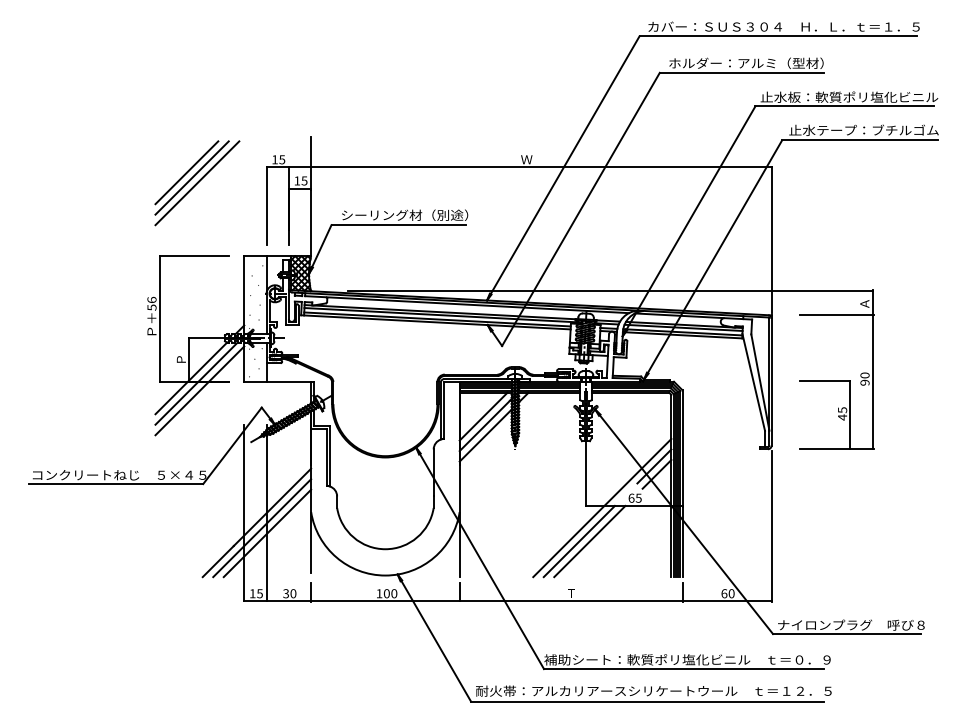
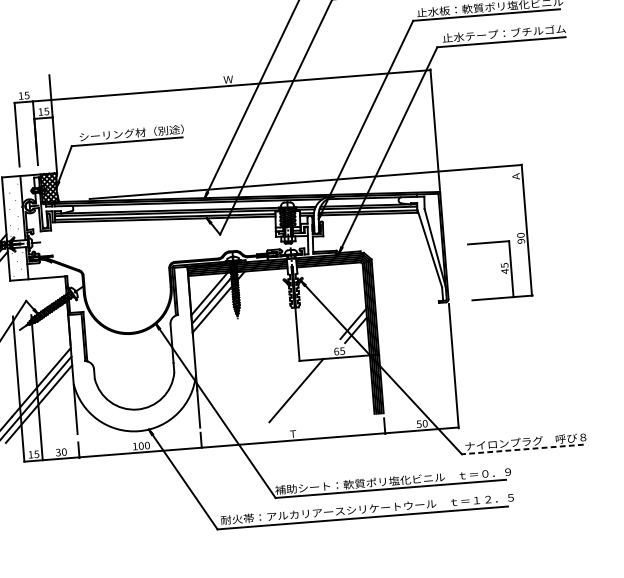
line: (836, 315) -> (493, 187), removed
line: (602, 507) -> (313, 361), removed
line: (589, 541) -> (304, 389), removed
text: (724, 593) -> (419, 424), 60 -> 50
line: (846, 634) -> (522, 449), solid -> dashed

